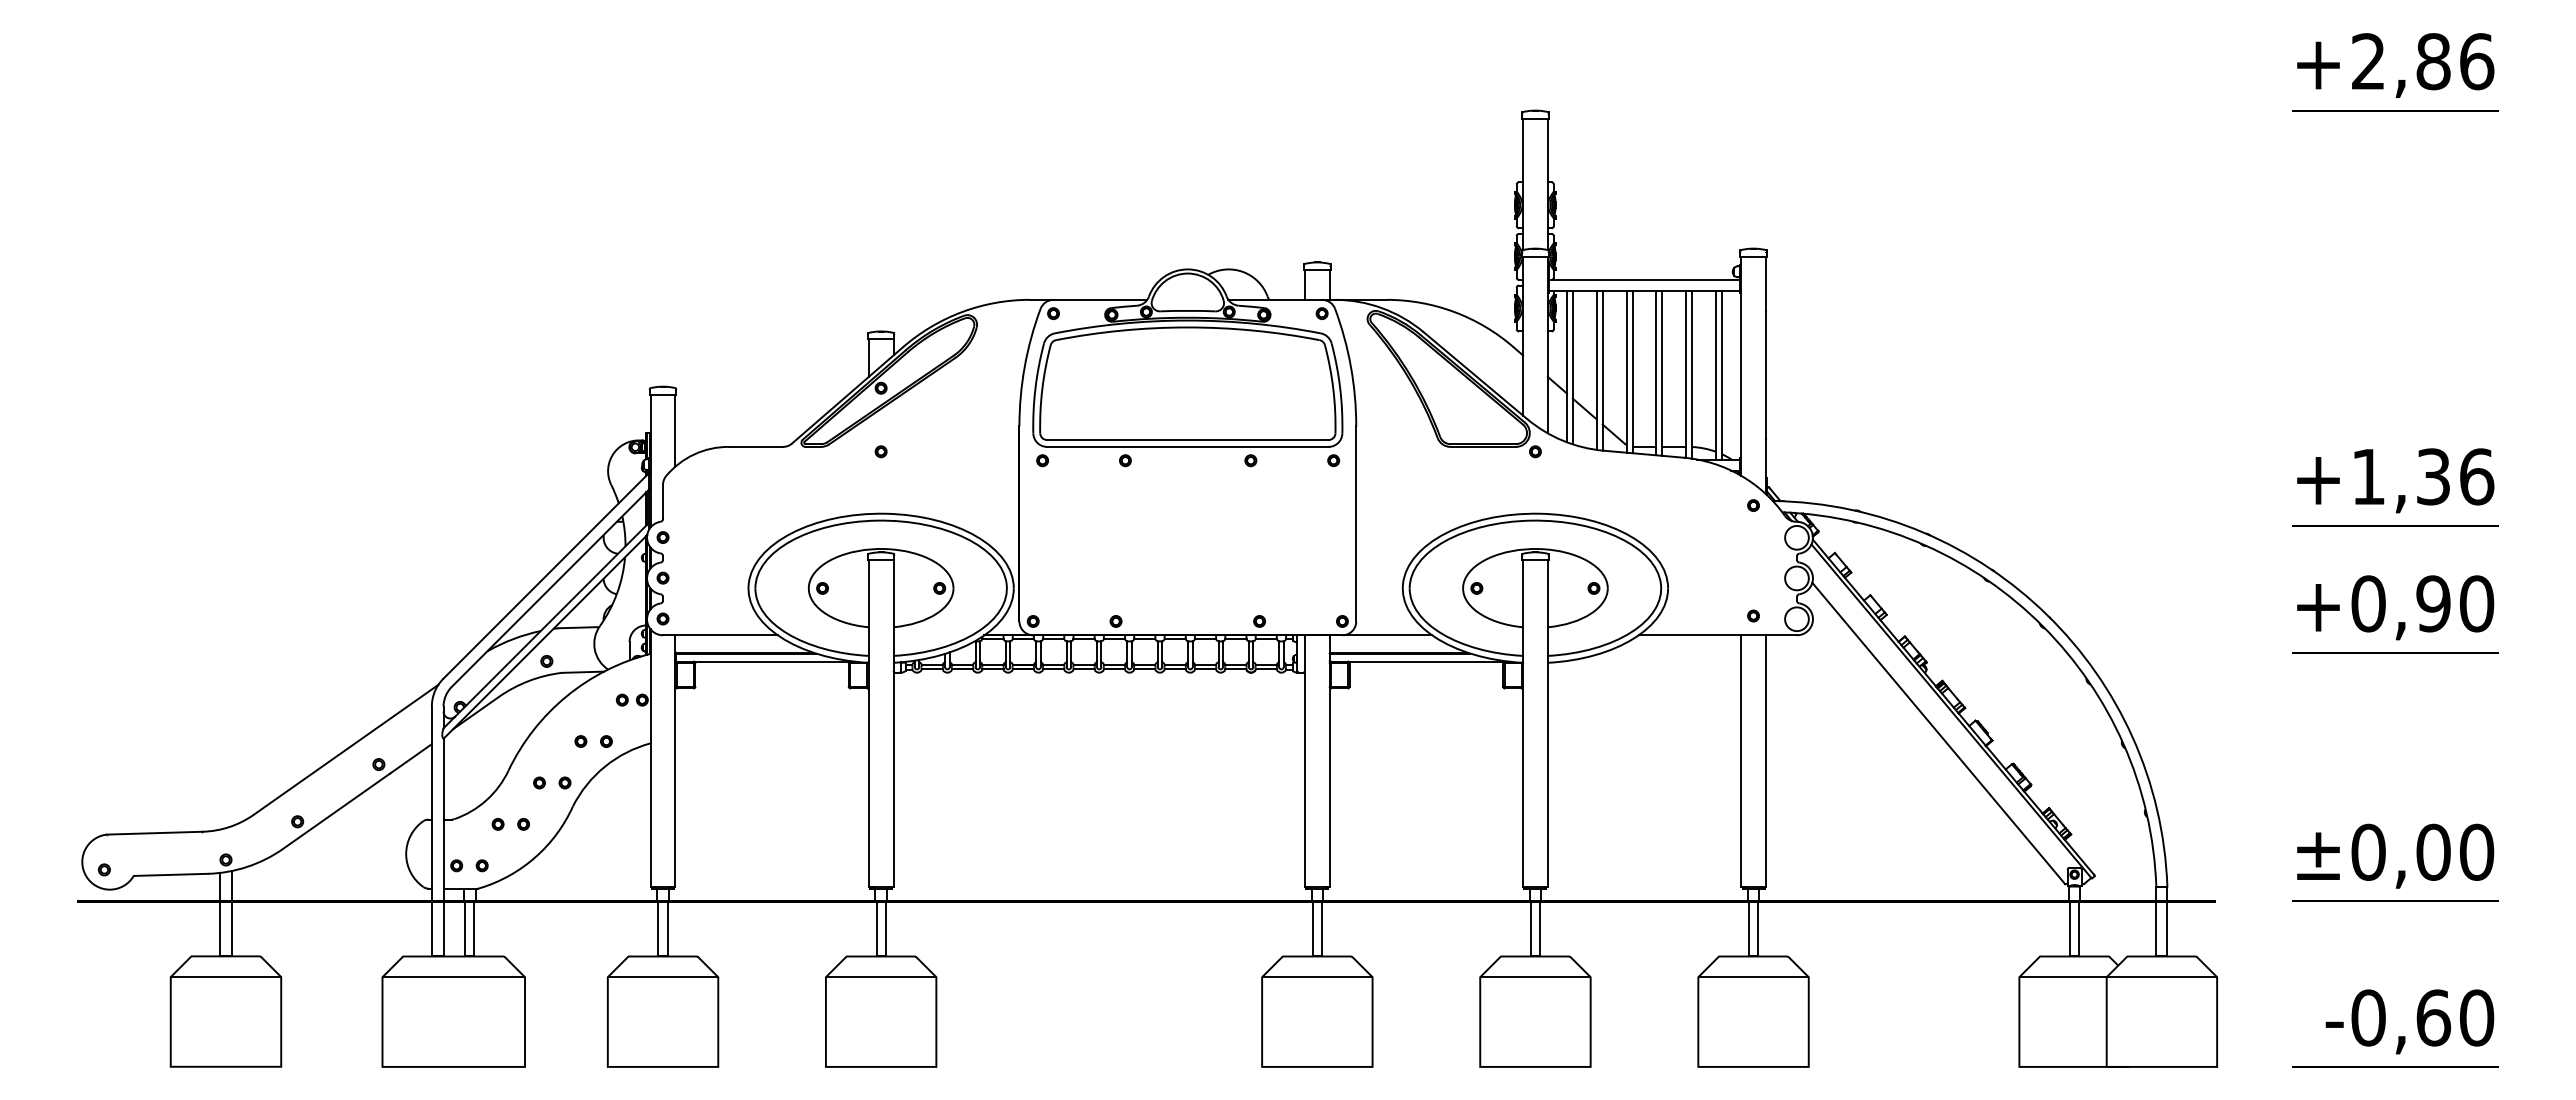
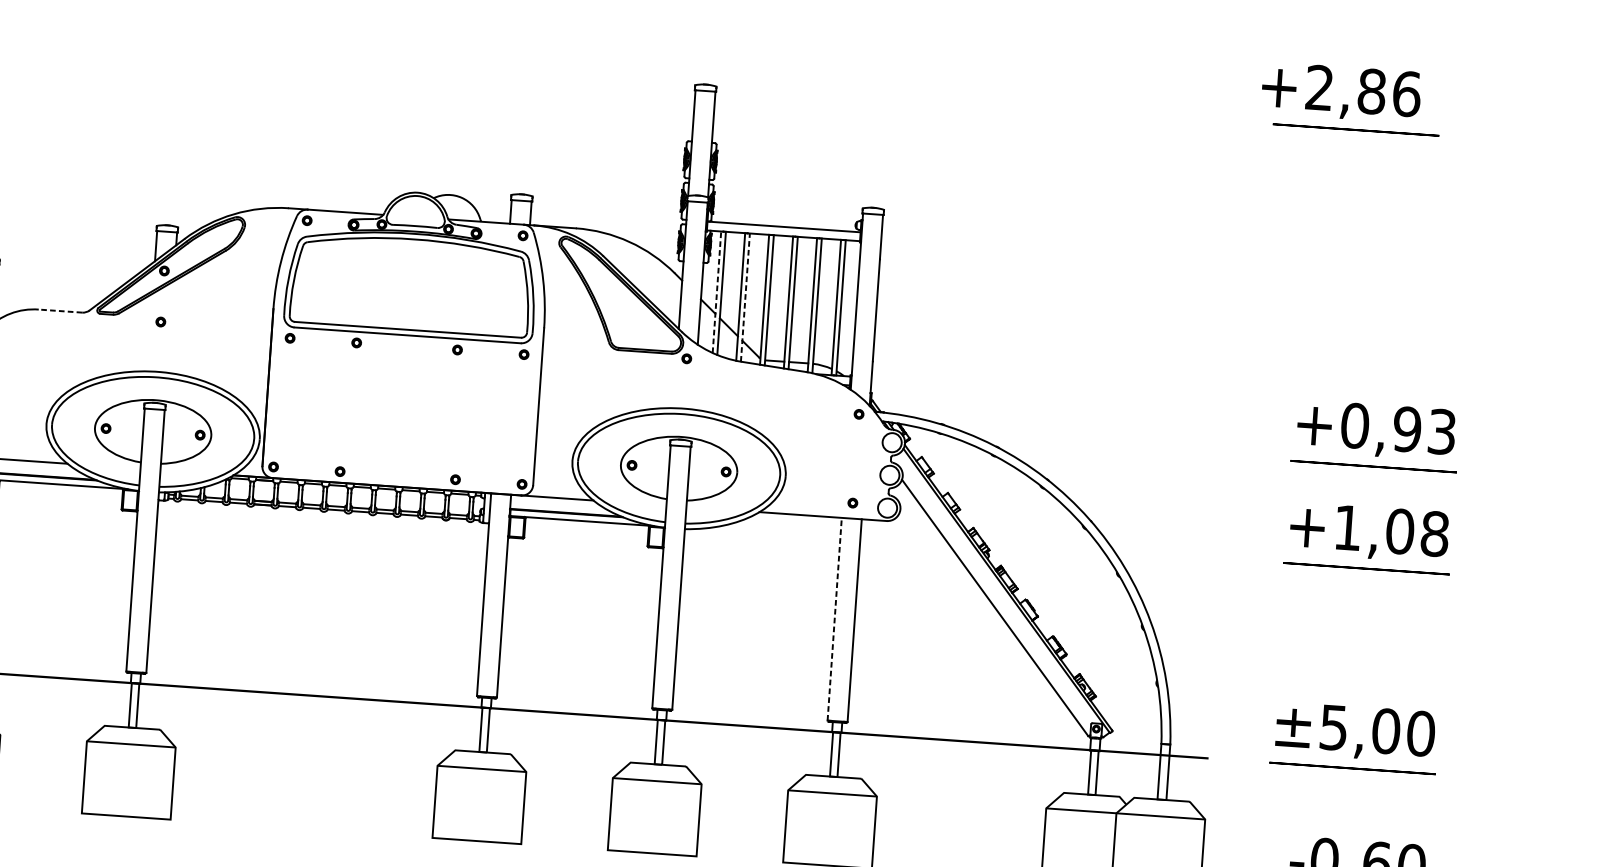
text: (2395, 65) -> (1341, 92), moved
line: (2395, 110) -> (1356, 129), moved
line: (1567, 366) -> (717, 292), solid -> dashed
line: (1602, 370) -> (745, 297), solid -> dashed
line: (755, 446) -> (60, 310), solid -> dashed
text: (2422, 476) -> (1398, 428), +1,36 -> +0,93
text: (2422, 603) -> (1391, 530), +0,90 -> +1,08
line: (1741, 760) -> (835, 618), solid -> dashed
text: (2368, 851) -> (1333, 726), ±0,00 -> ±5,00

